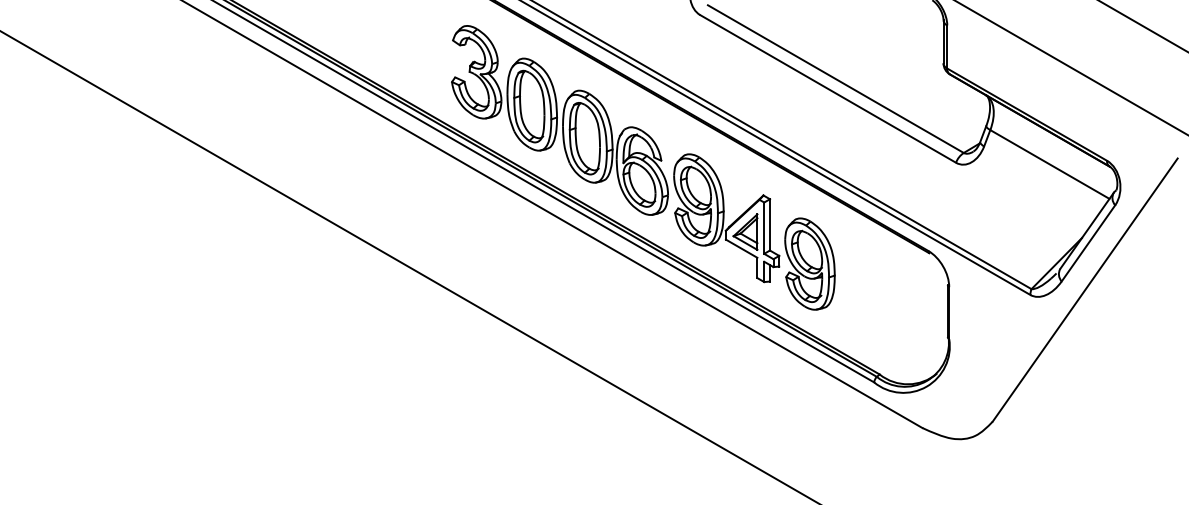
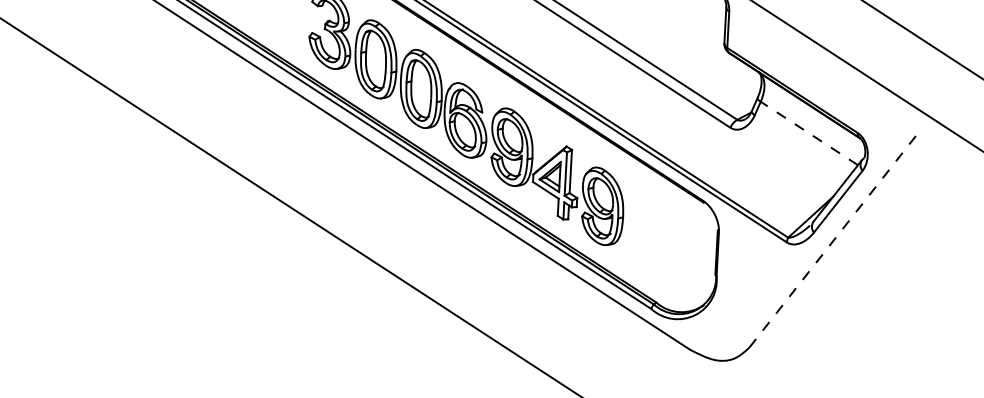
line: (1049, 164) -> (809, 133), solid -> dashed
line: (1085, 290) -> (833, 241), solid -> dashed

